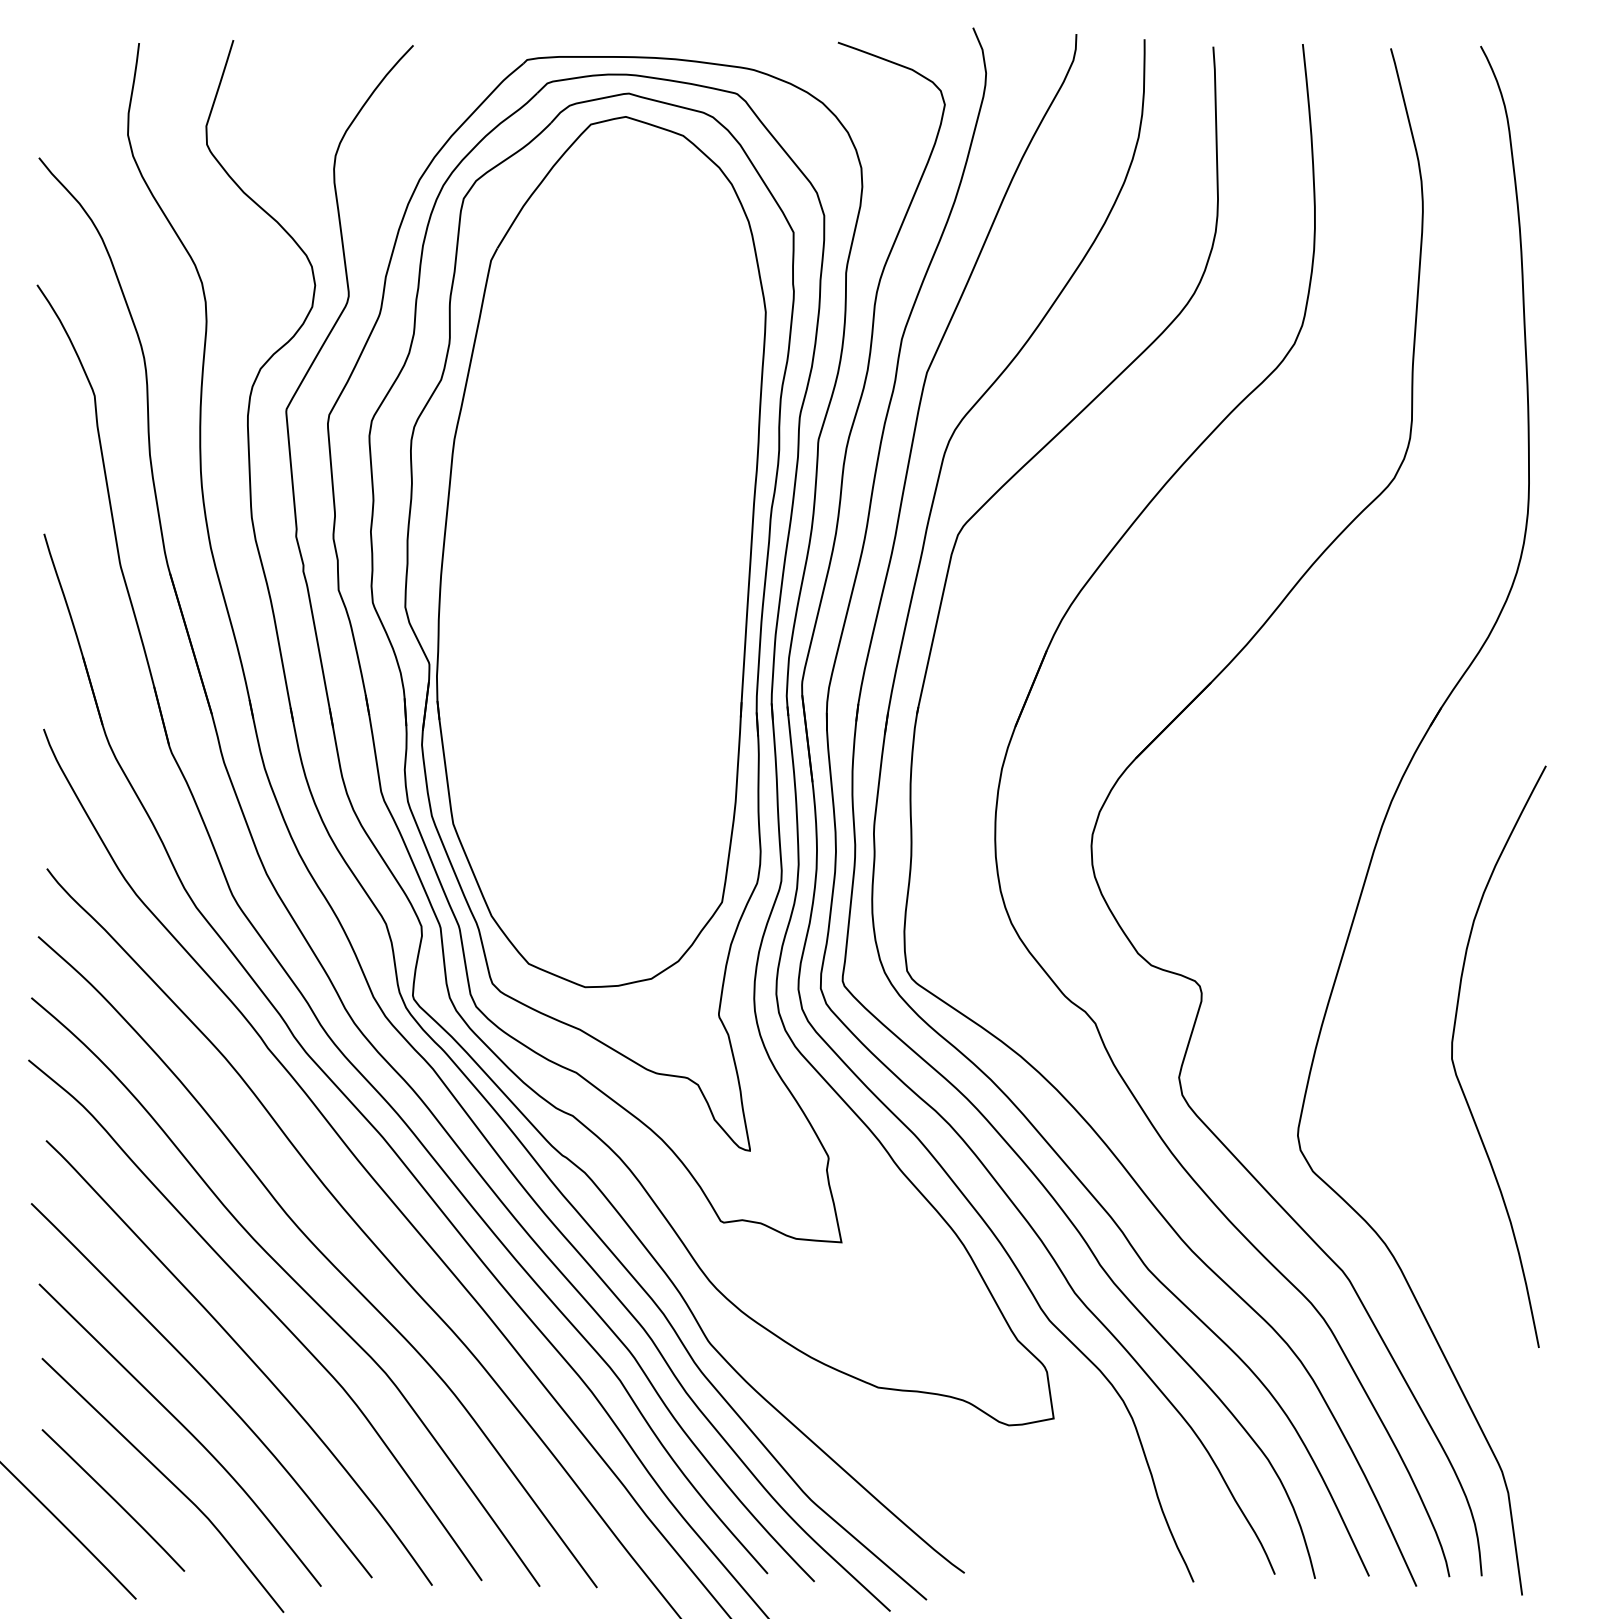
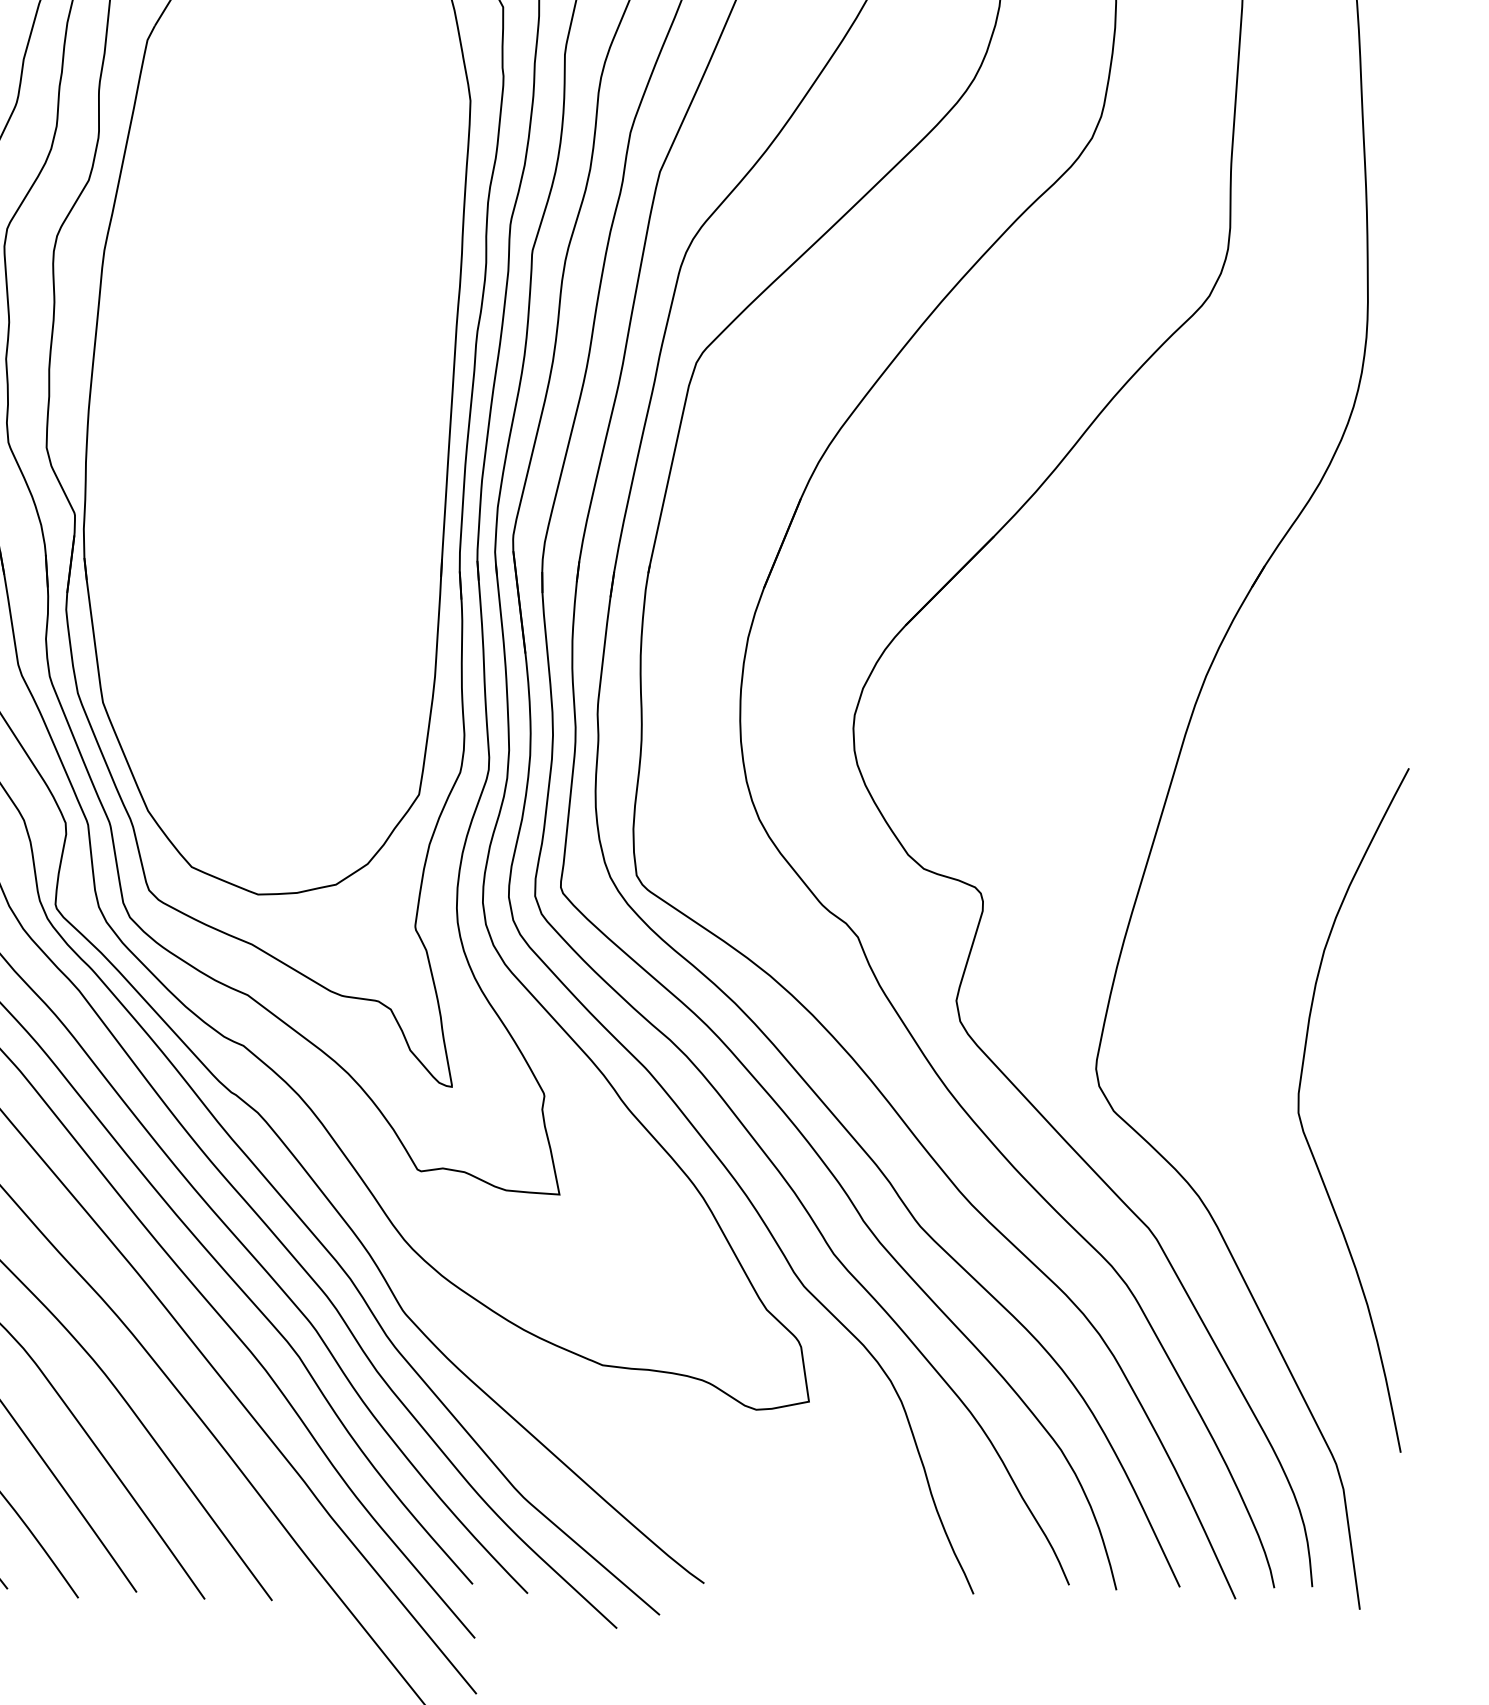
curve: (1455, 1067) -> (1302, 1122), moved

